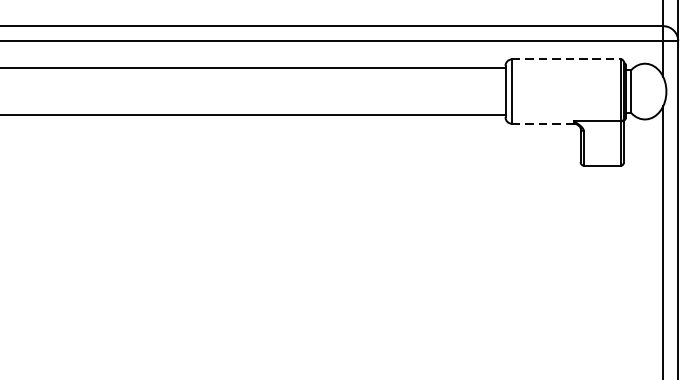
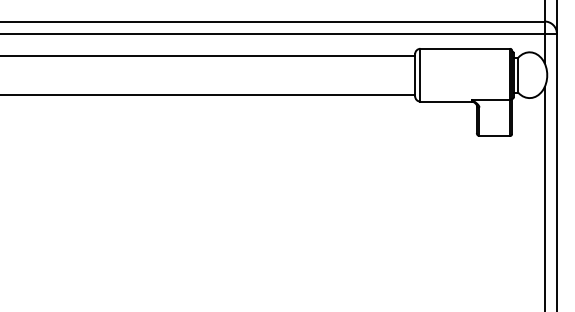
line: (566, 59) -> (465, 48), dashed -> solid
line: (542, 123) -> (445, 101), dashed -> solid

